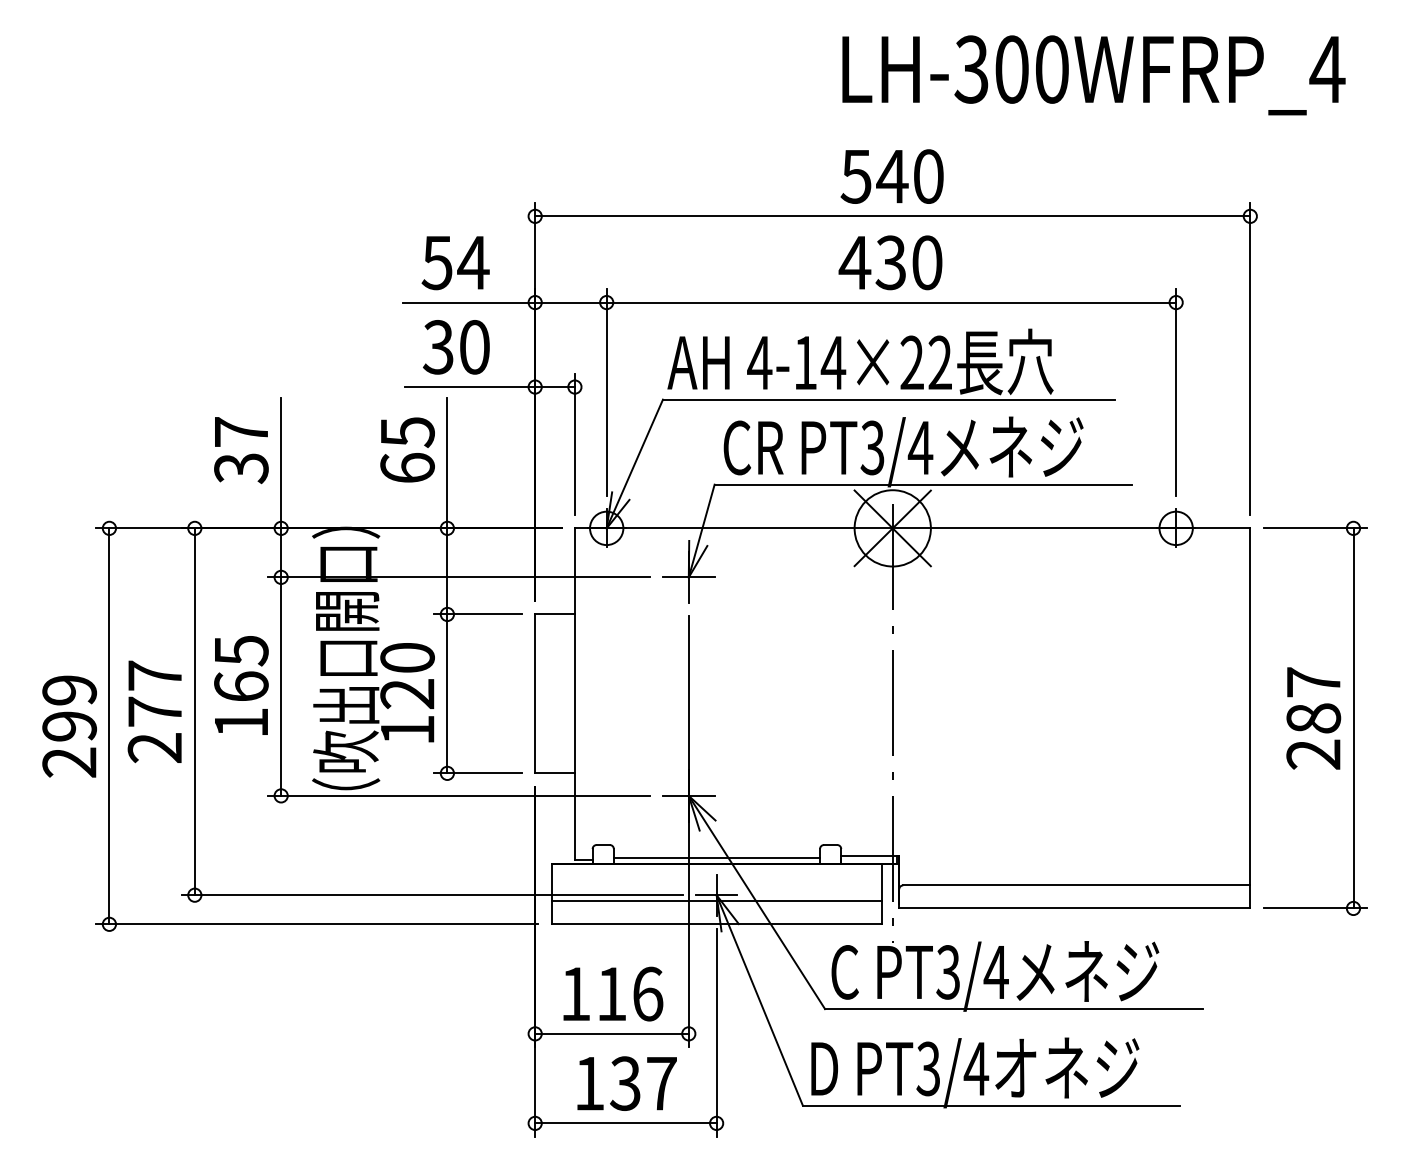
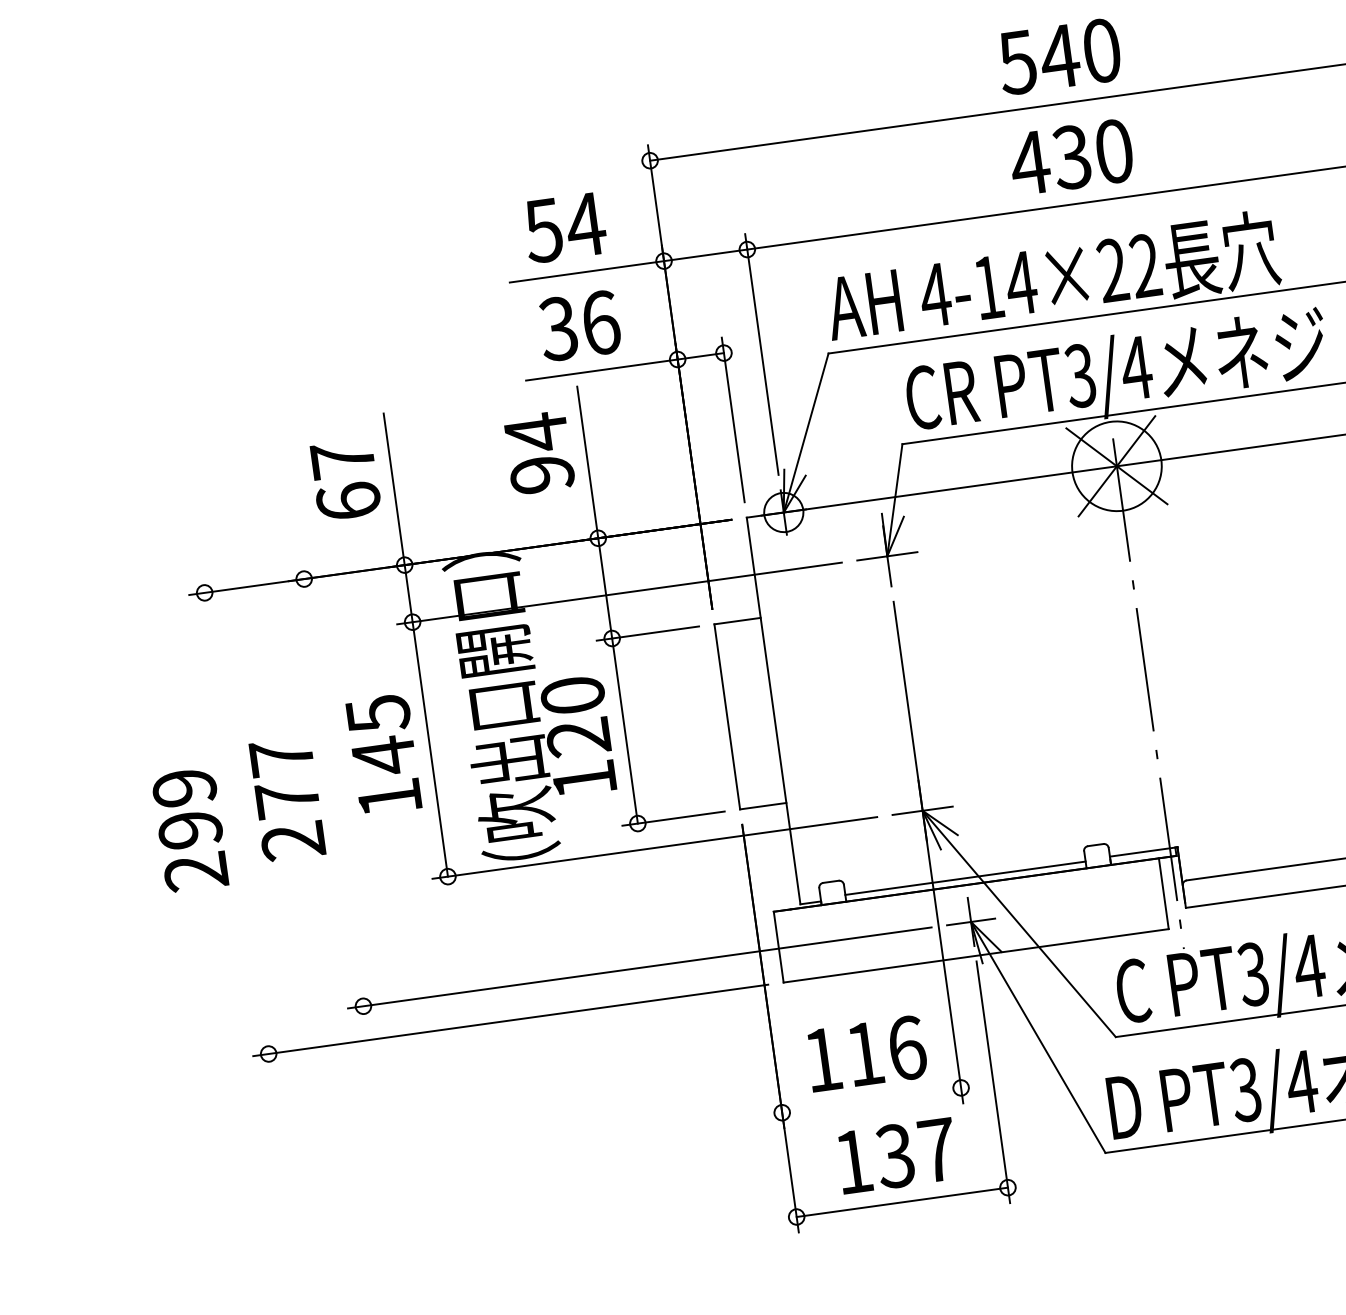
text: (475, 347) -> (601, 323), 30 -> 36
text: (407, 449) -> (539, 452), 65 -> 94
text: (241, 468) -> (348, 501), 37 -> 67
text: (241, 686) -> (384, 755), 165 -> 145
line: (194, 711) -> (333, 792), removed
line: (109, 726) -> (236, 823), removed
line: (716, 900) -> (971, 928), removed
line: (611, 1033) -> (871, 1099), removed

